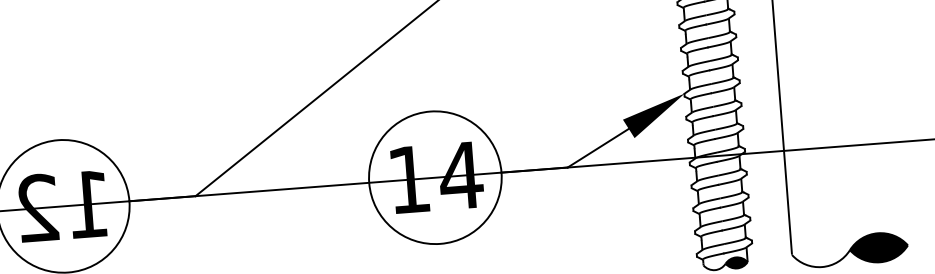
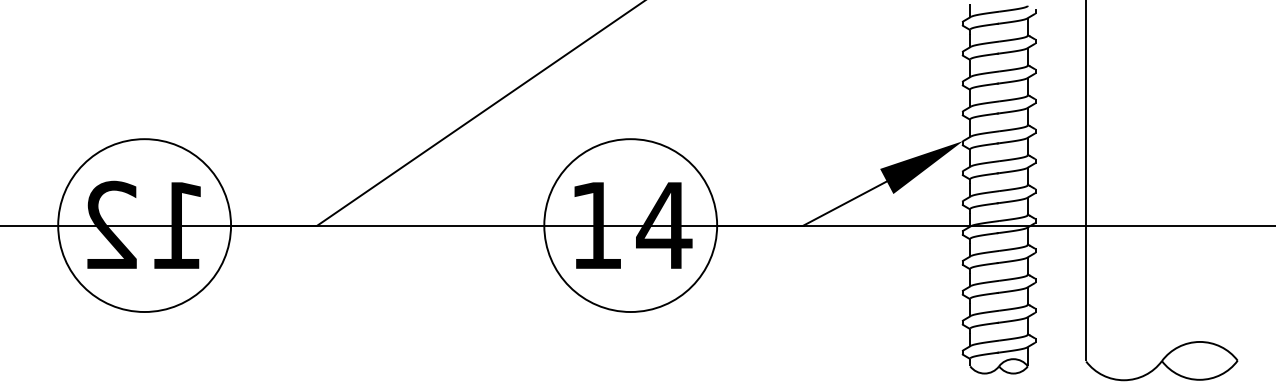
fill: (878, 247) -> (1199, 360), removed
fill: (736, 263) -> (1013, 366), removed

